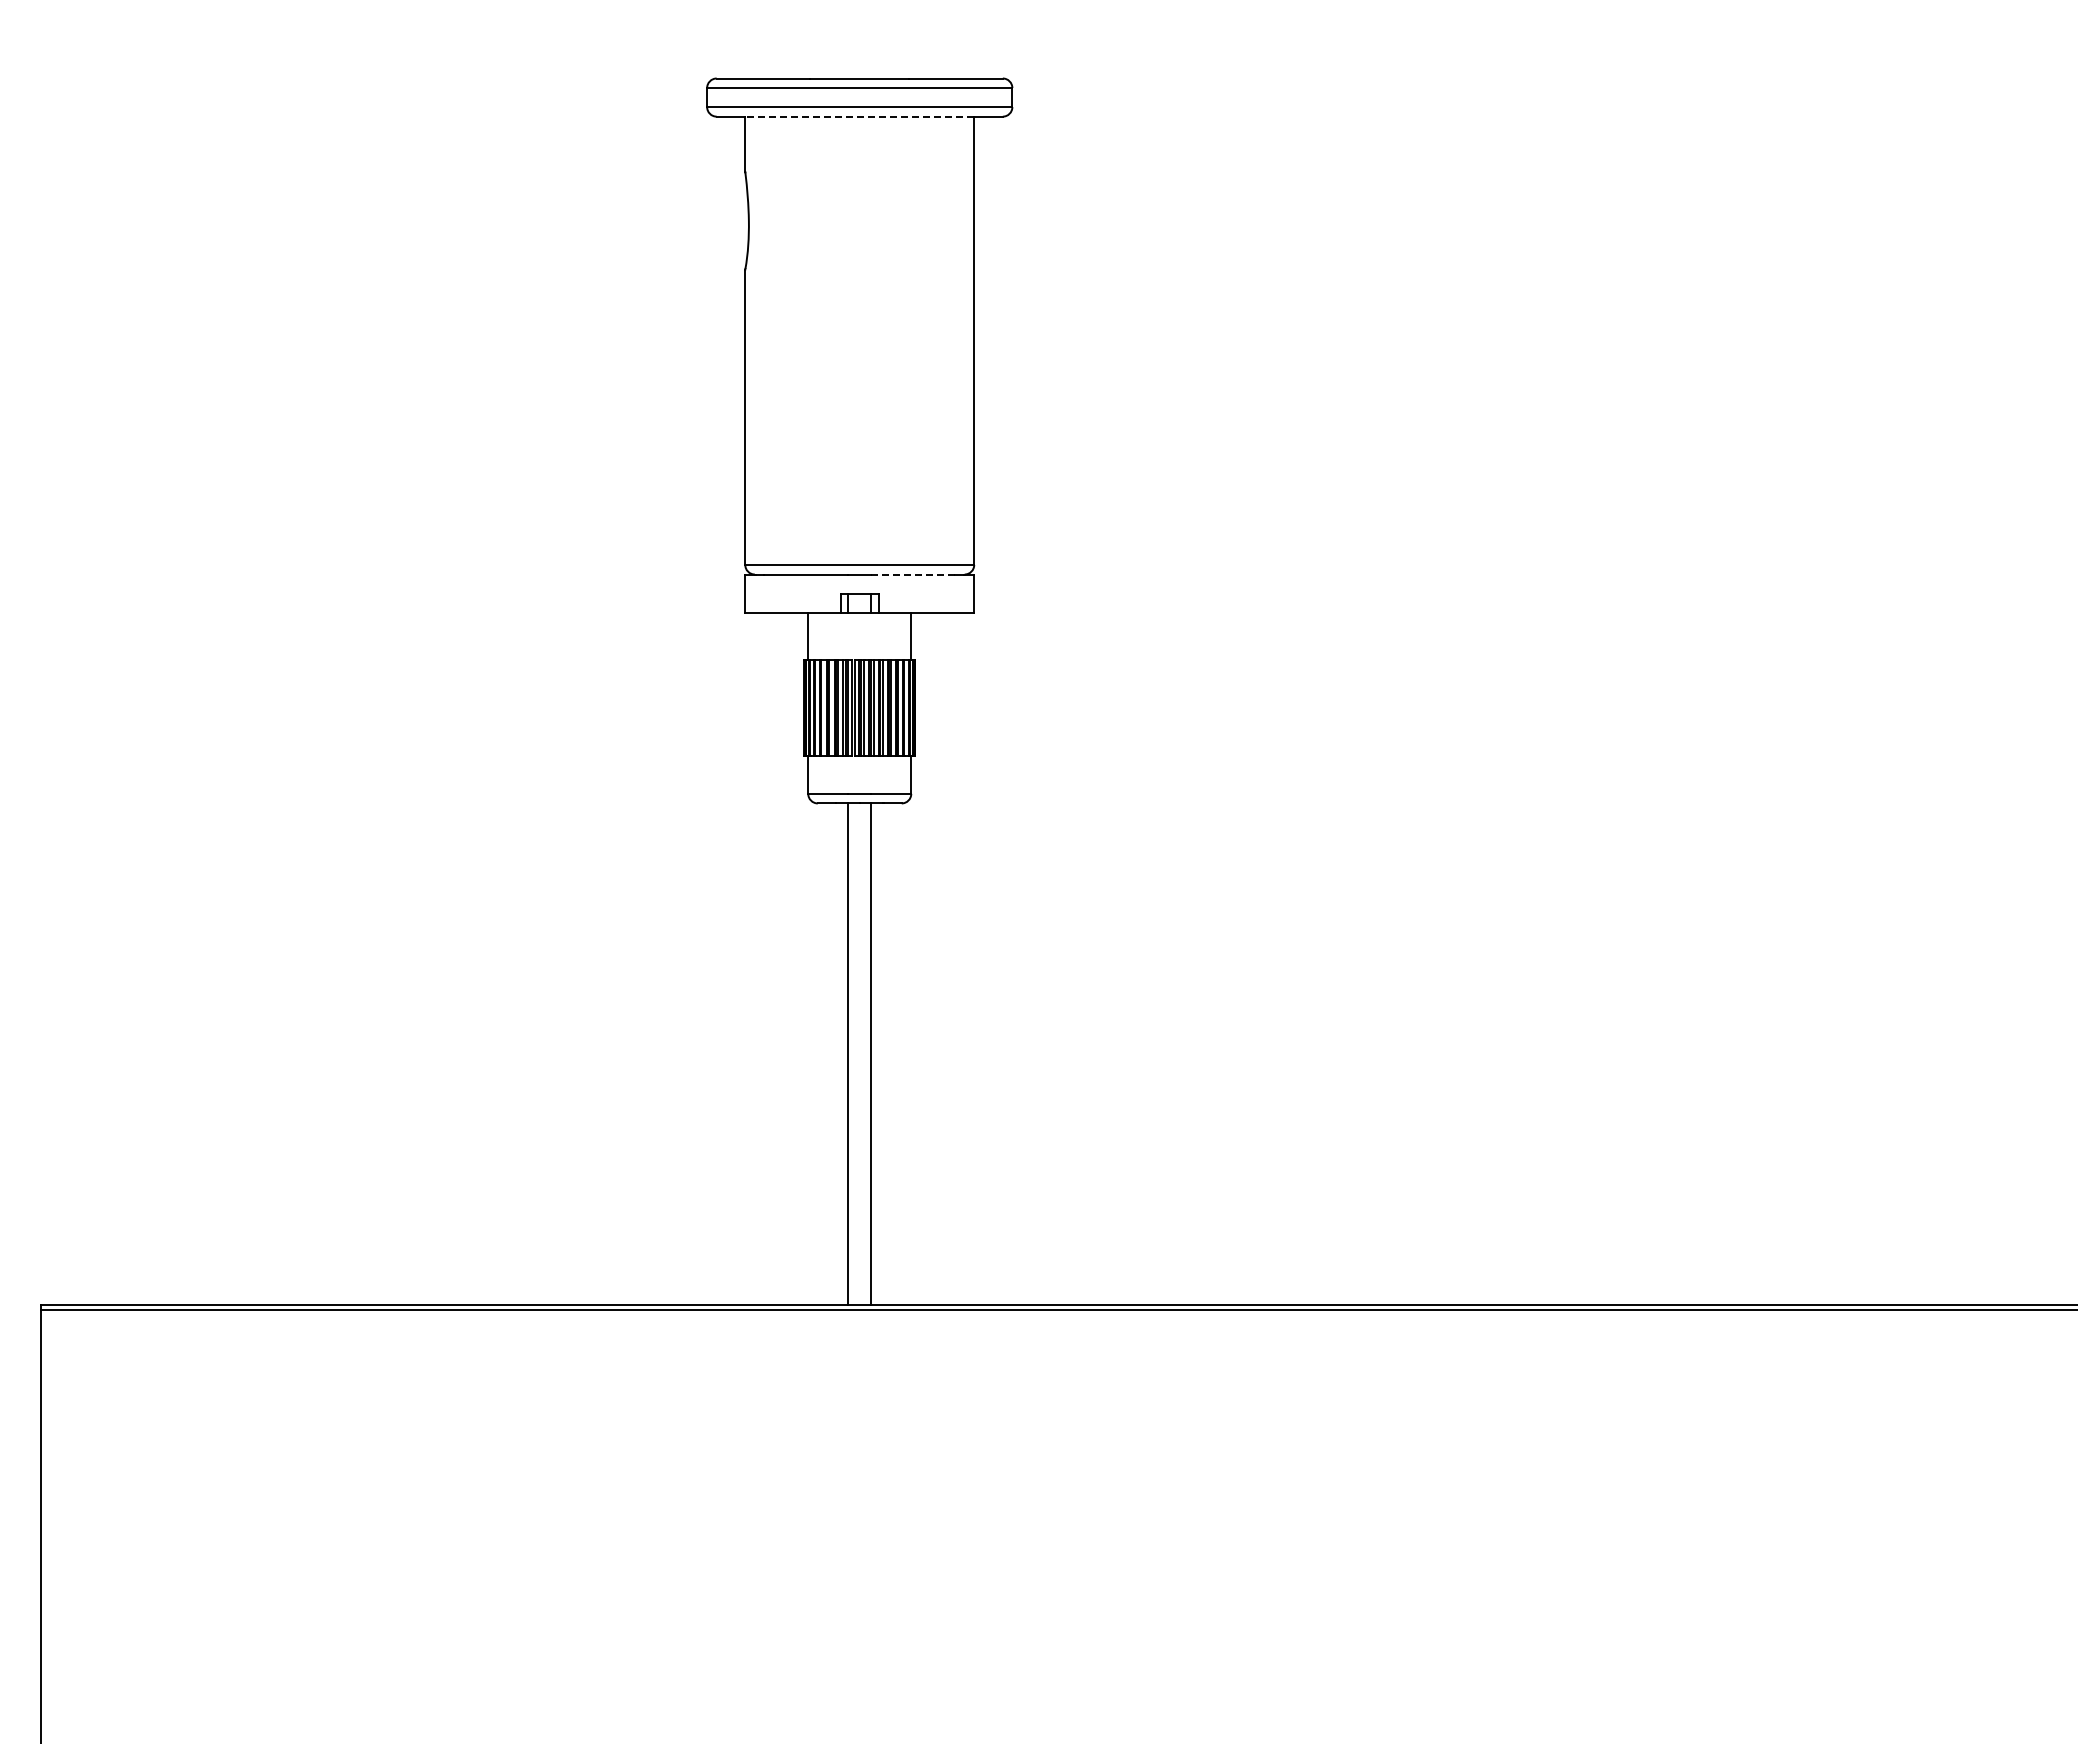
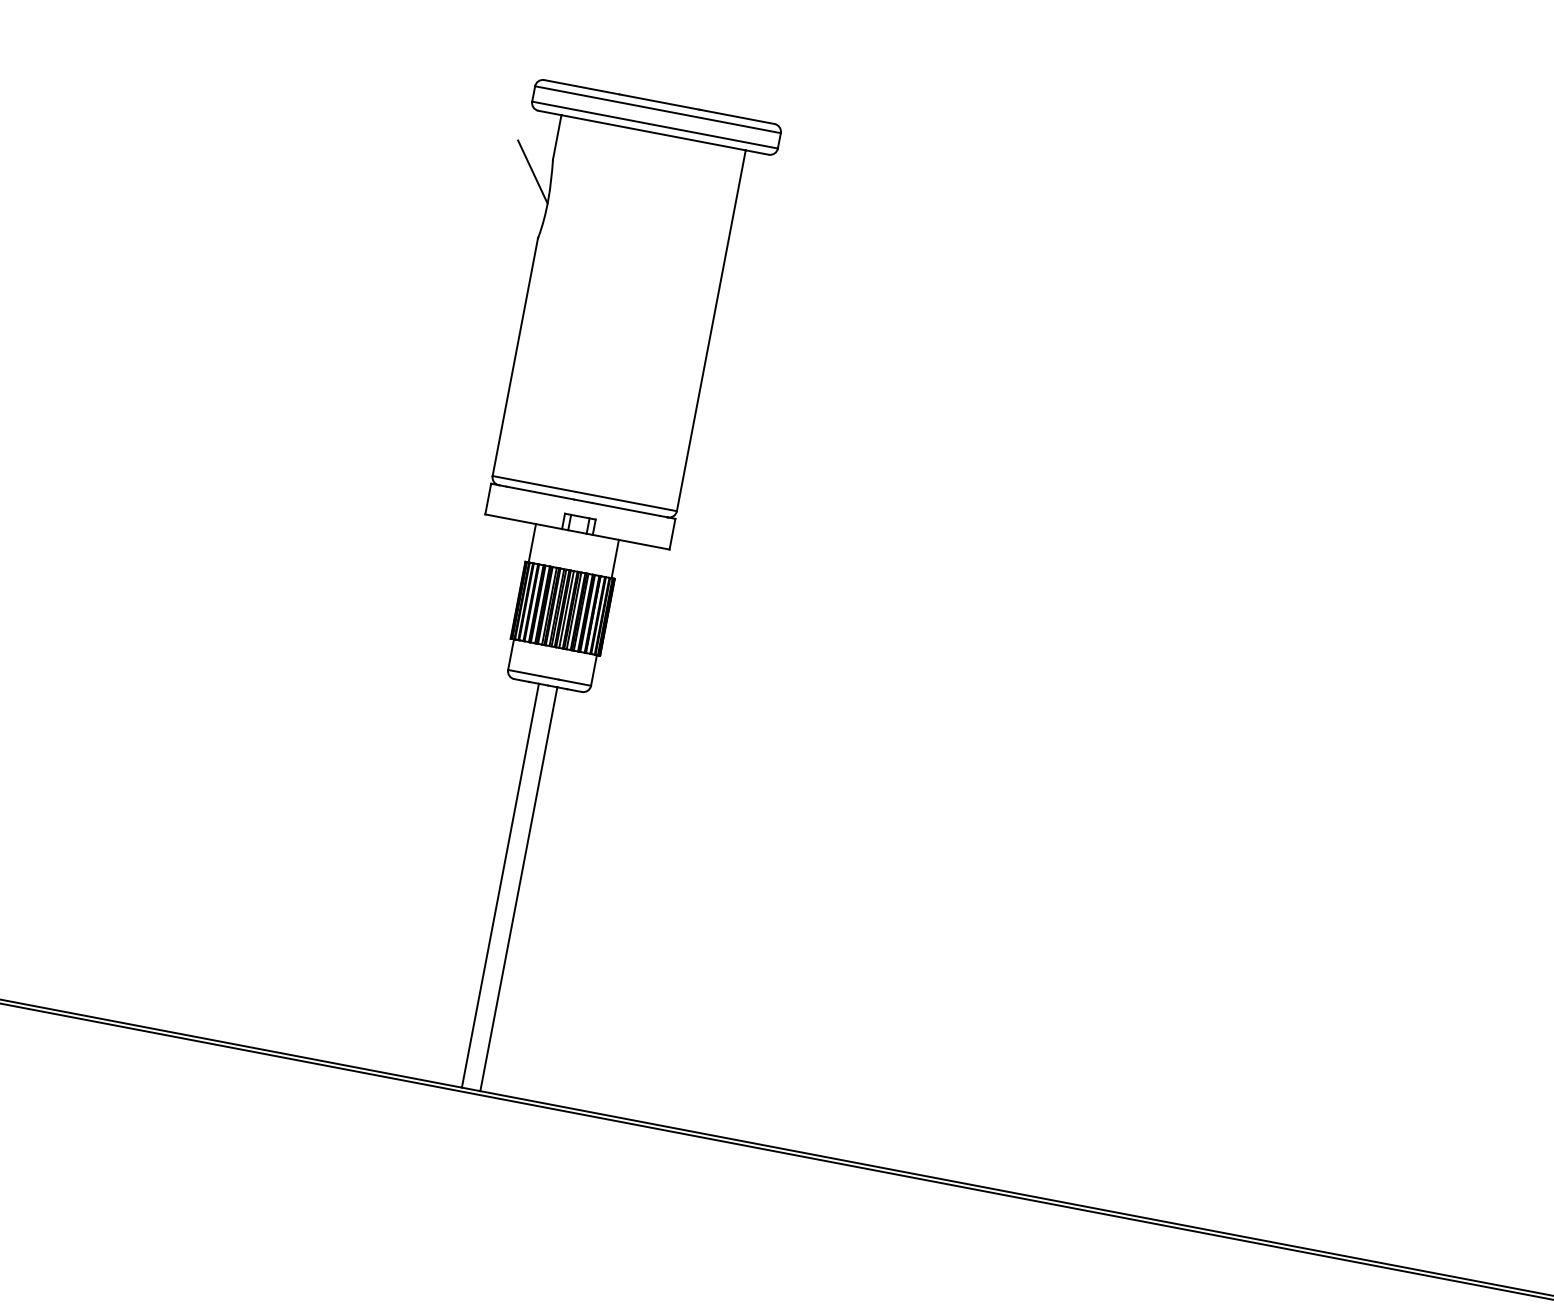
line: (859, 116) -> (653, 132), dashed -> solid
line: (723, 190) -> (532, 171), added
line: (913, 574) -> (626, 509), dashed -> solid

